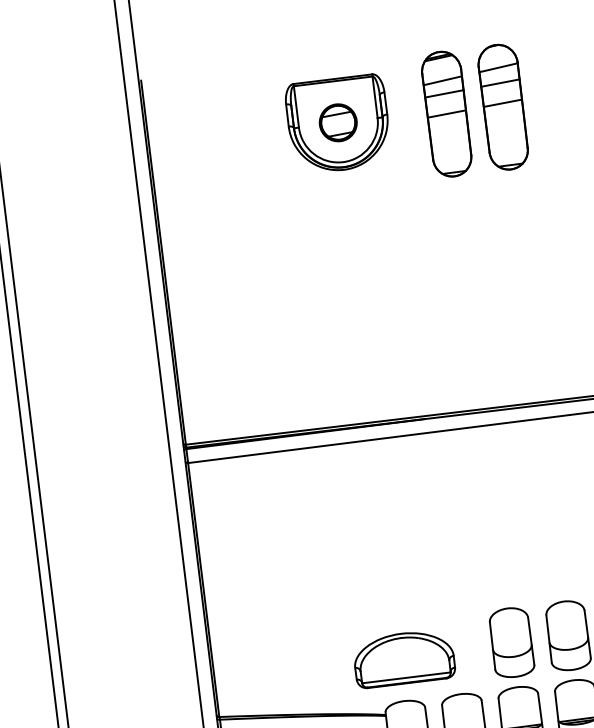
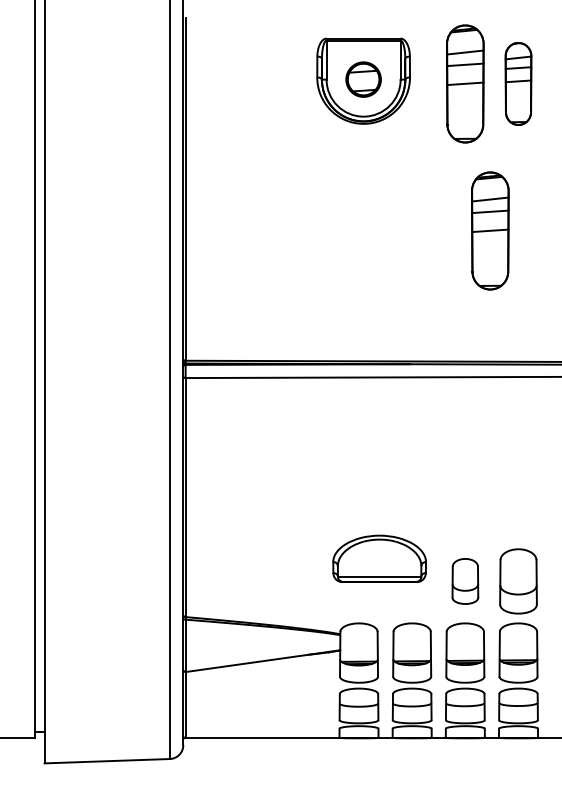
part: (503, 106) -> (518, 83), size x0.7
part: (492, 266) -> (490, 230), added
part: (511, 642) -> (465, 581), size x0.7
part: (403, 658) -> (379, 558), moved

